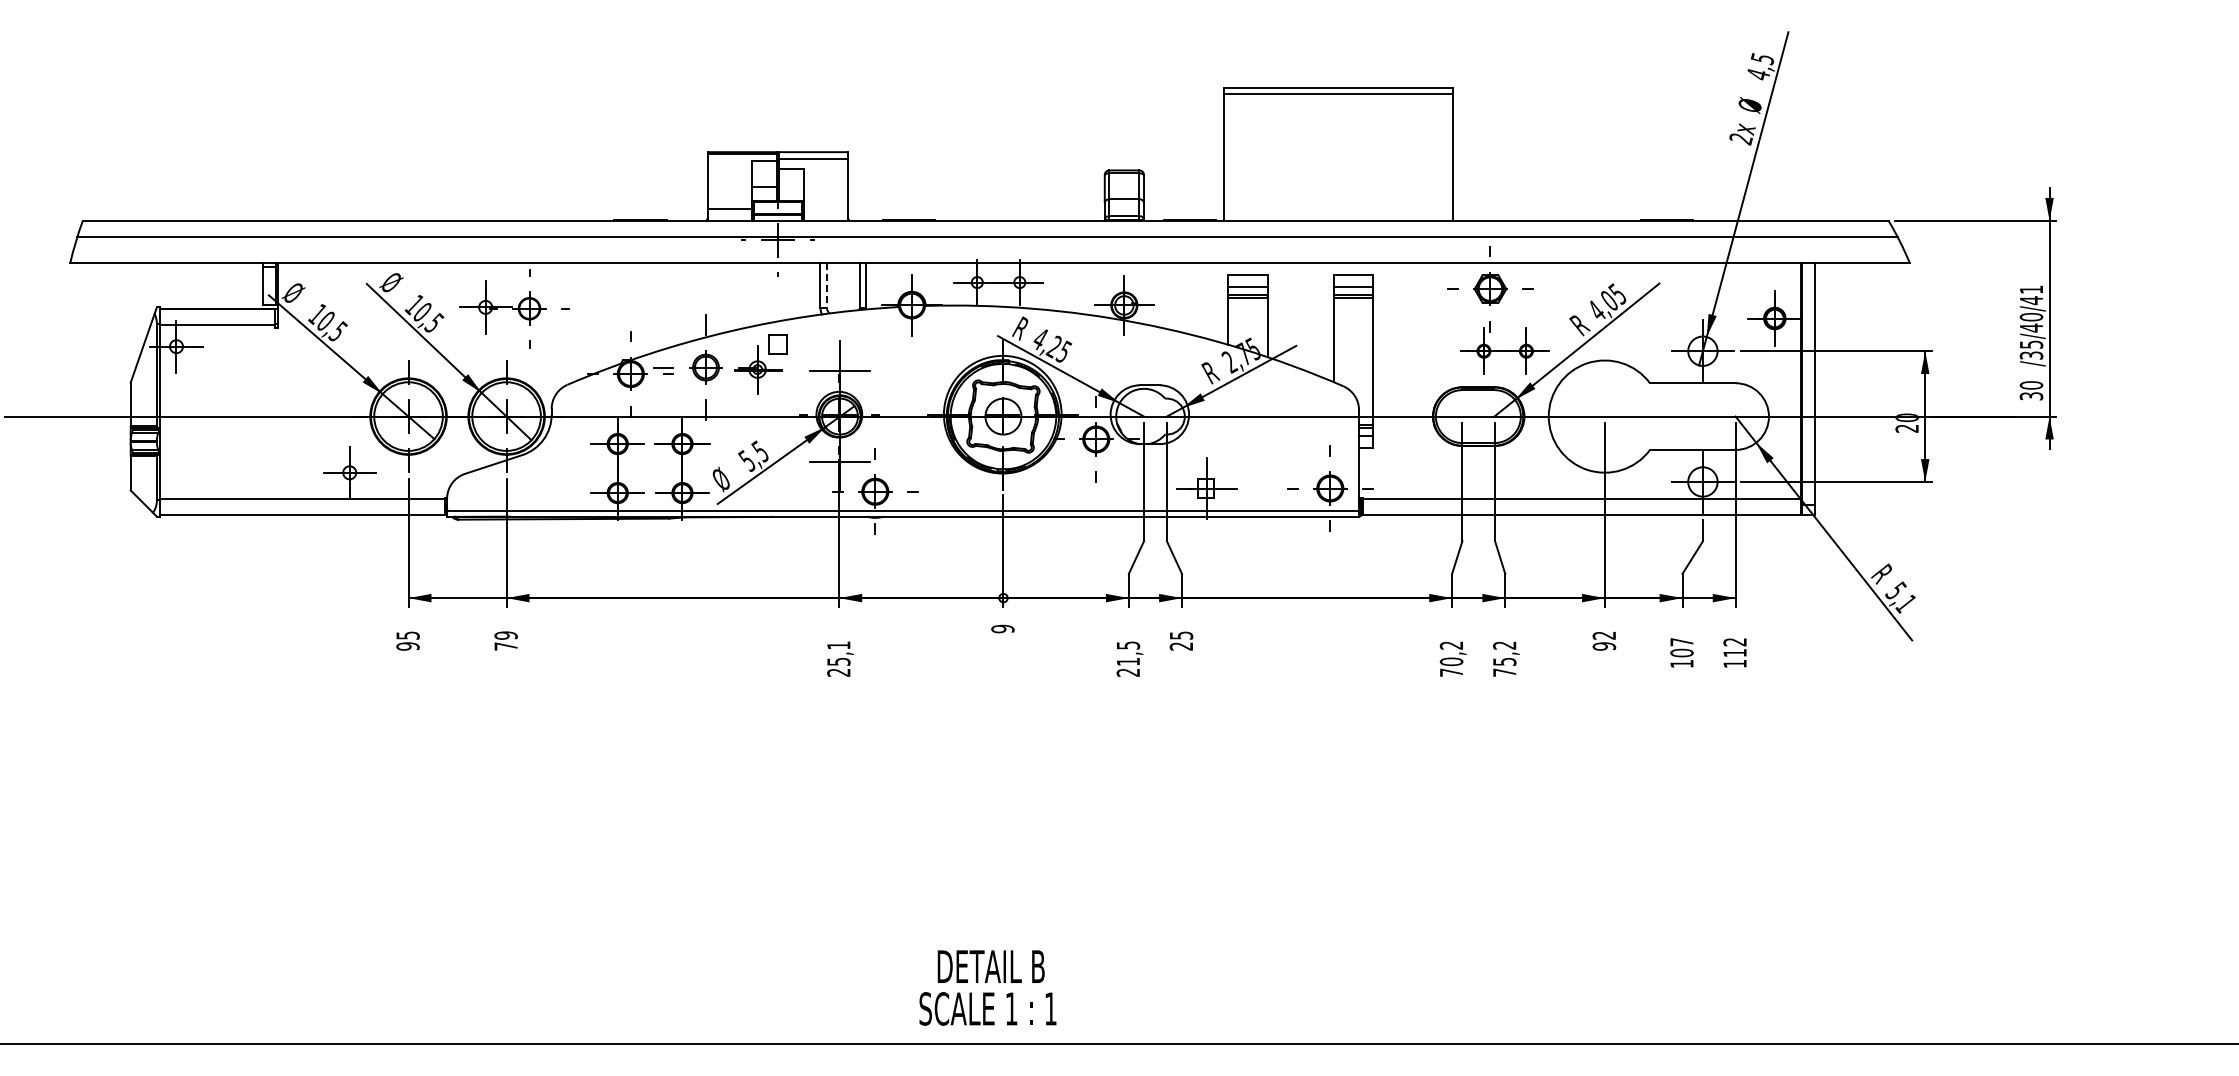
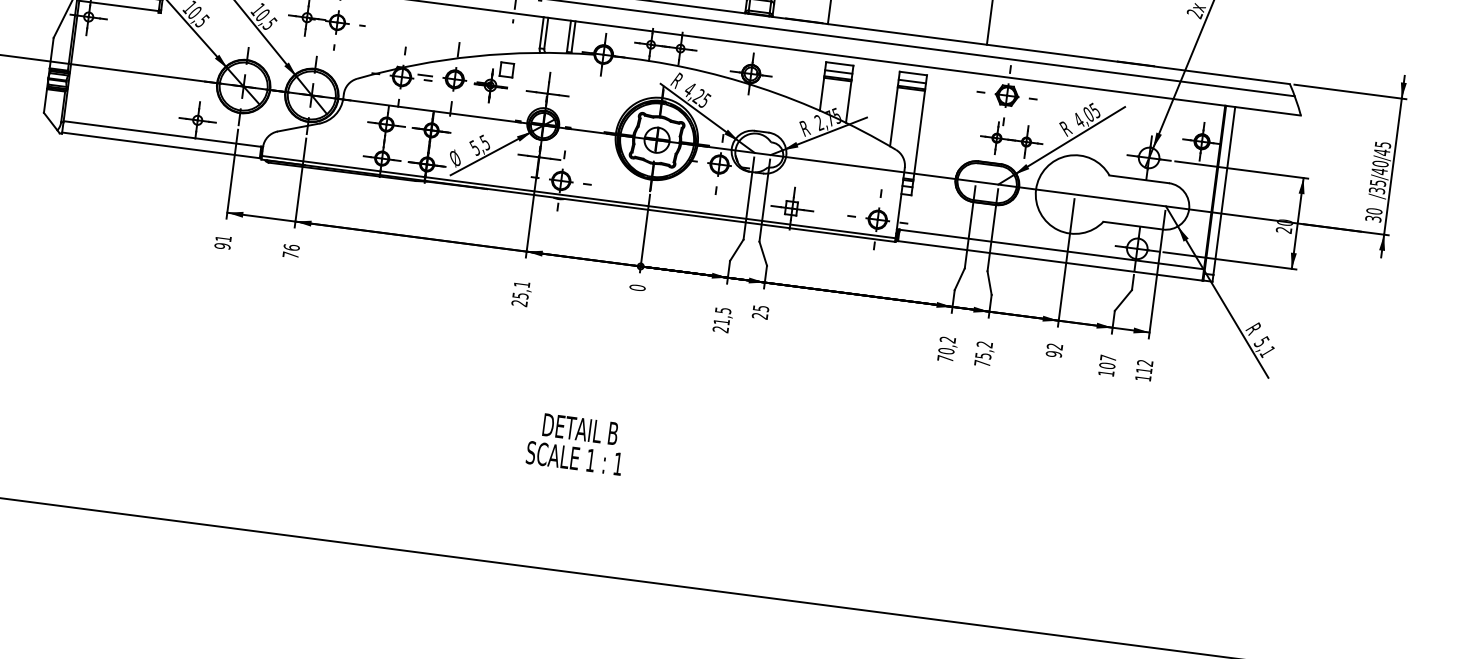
line: (826, 286) -> (545, 33), dashed -> solid
text: (2031, 289) -> (1383, 144), /35/40/41 -> /35/40/45
text: (1002, 629) -> (637, 288), 9 -> 0
text: (407, 635) -> (223, 238), 95 -> 91
text: (505, 635) -> (291, 247), 79 -> 76
text: (987, 987) -> (576, 443), moved

